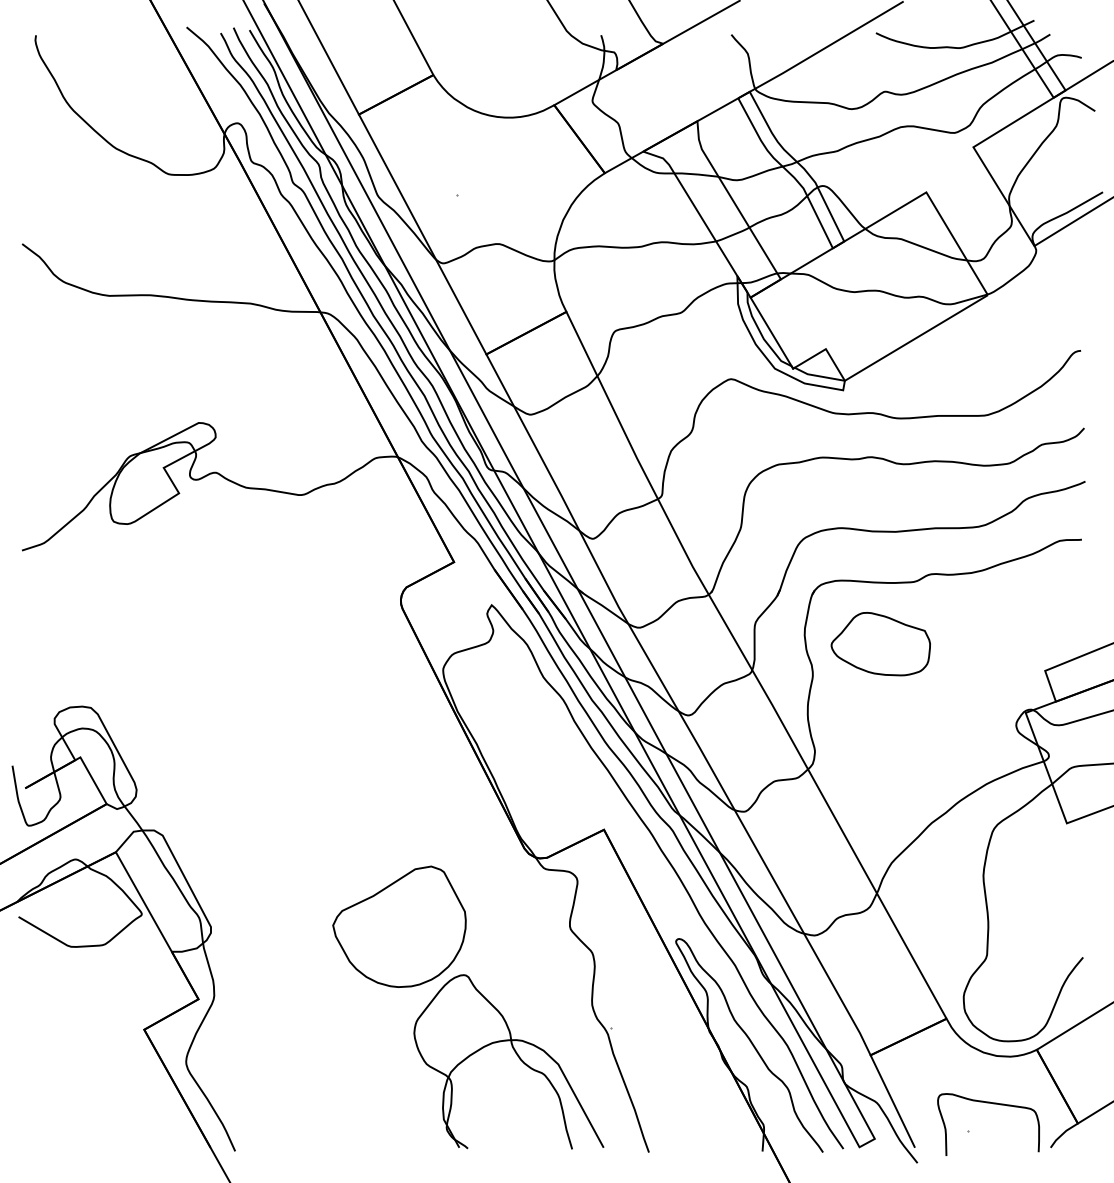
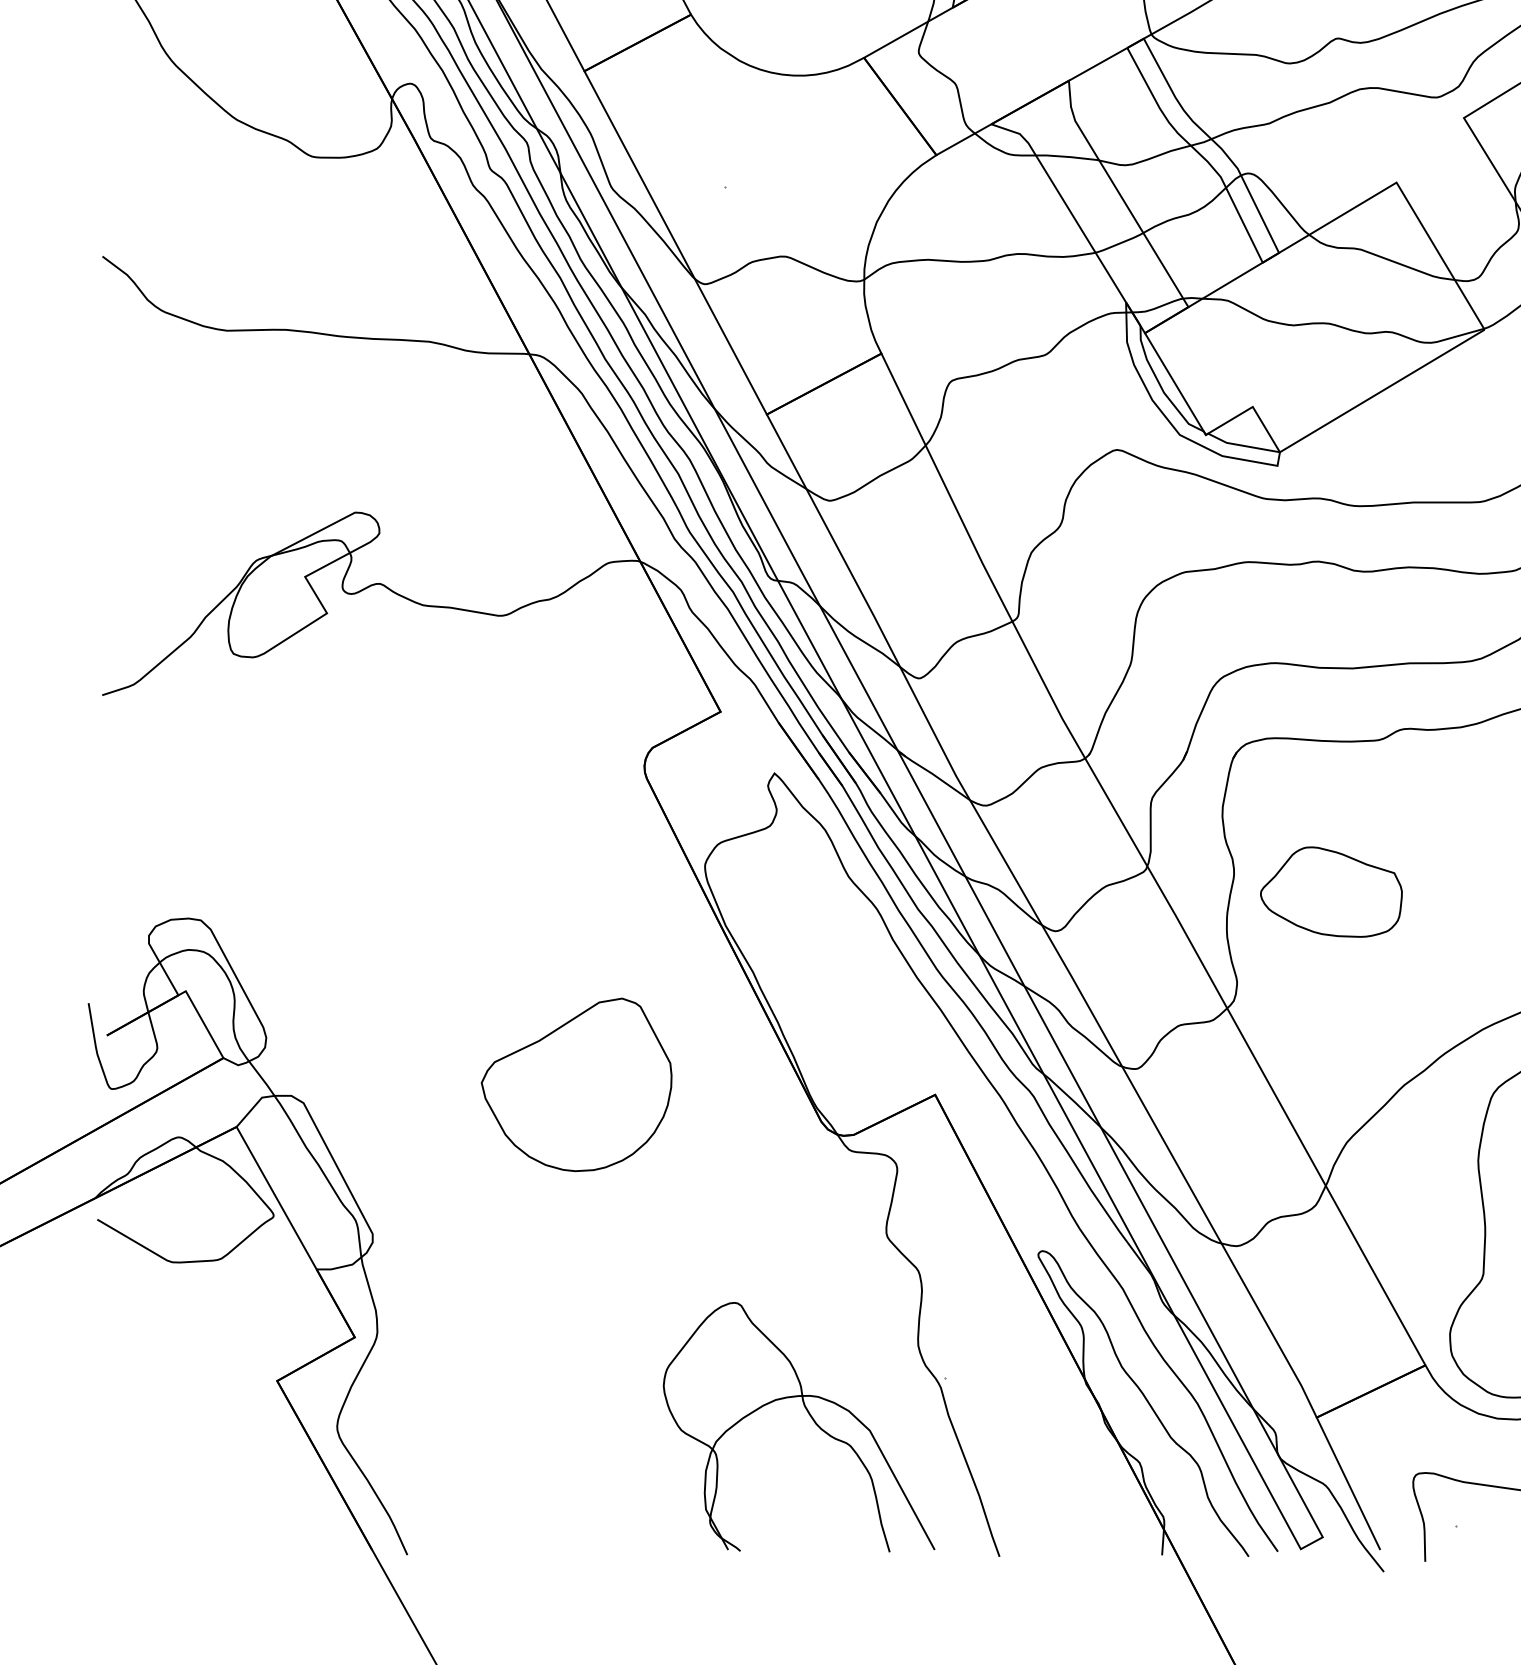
part: (880, 644) -> (1330, 892), moved
part: (399, 926) -> (576, 1084), moved

